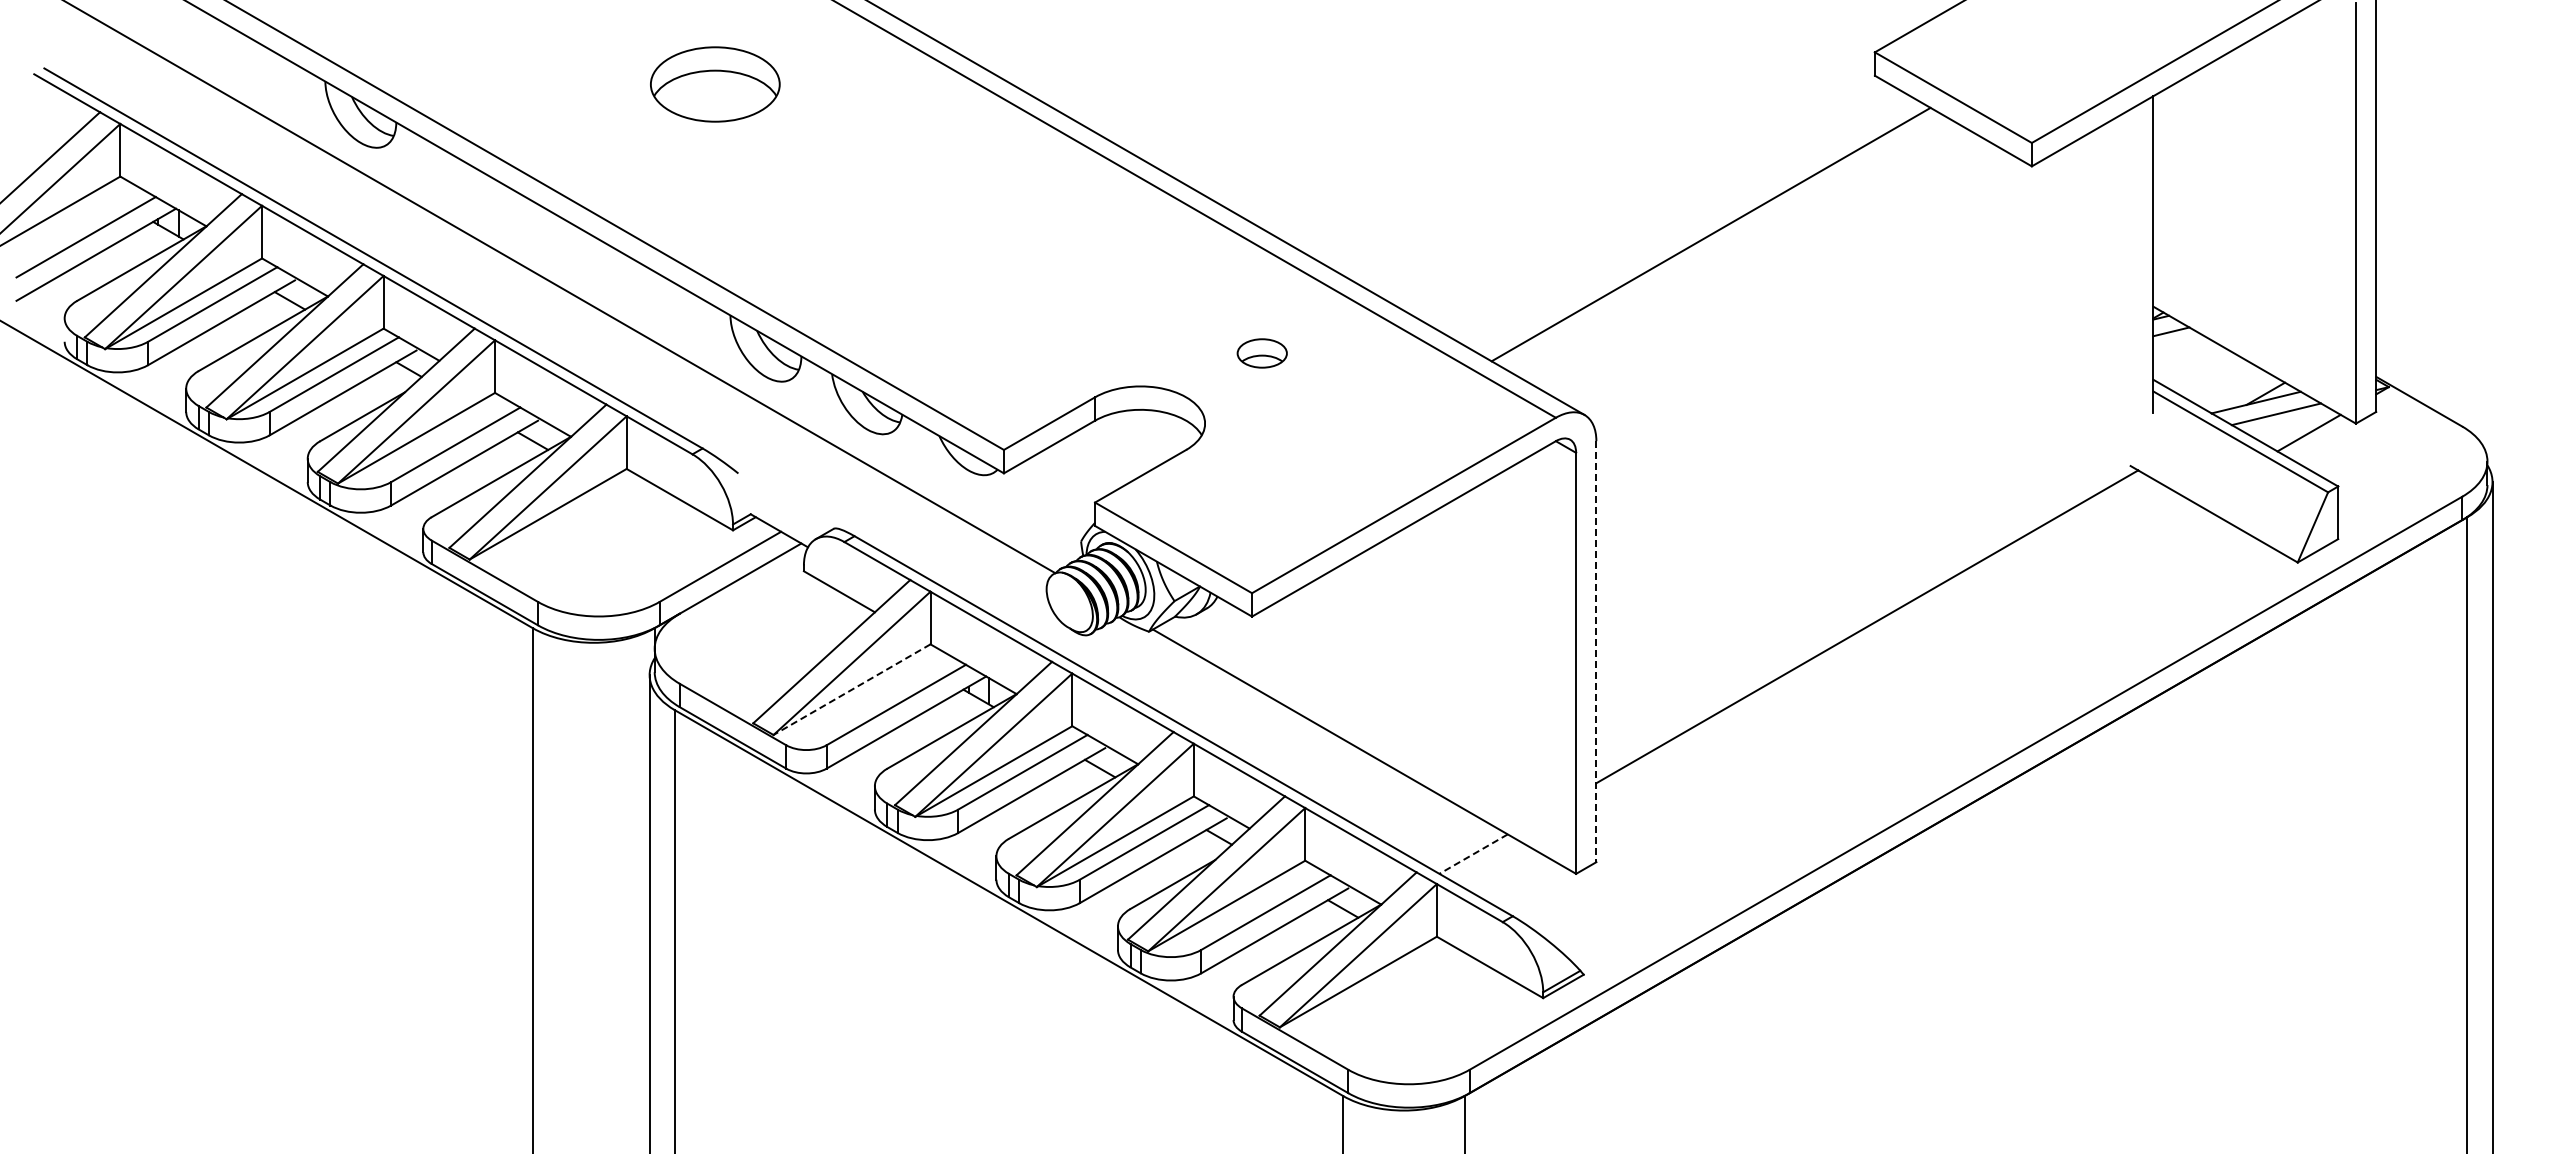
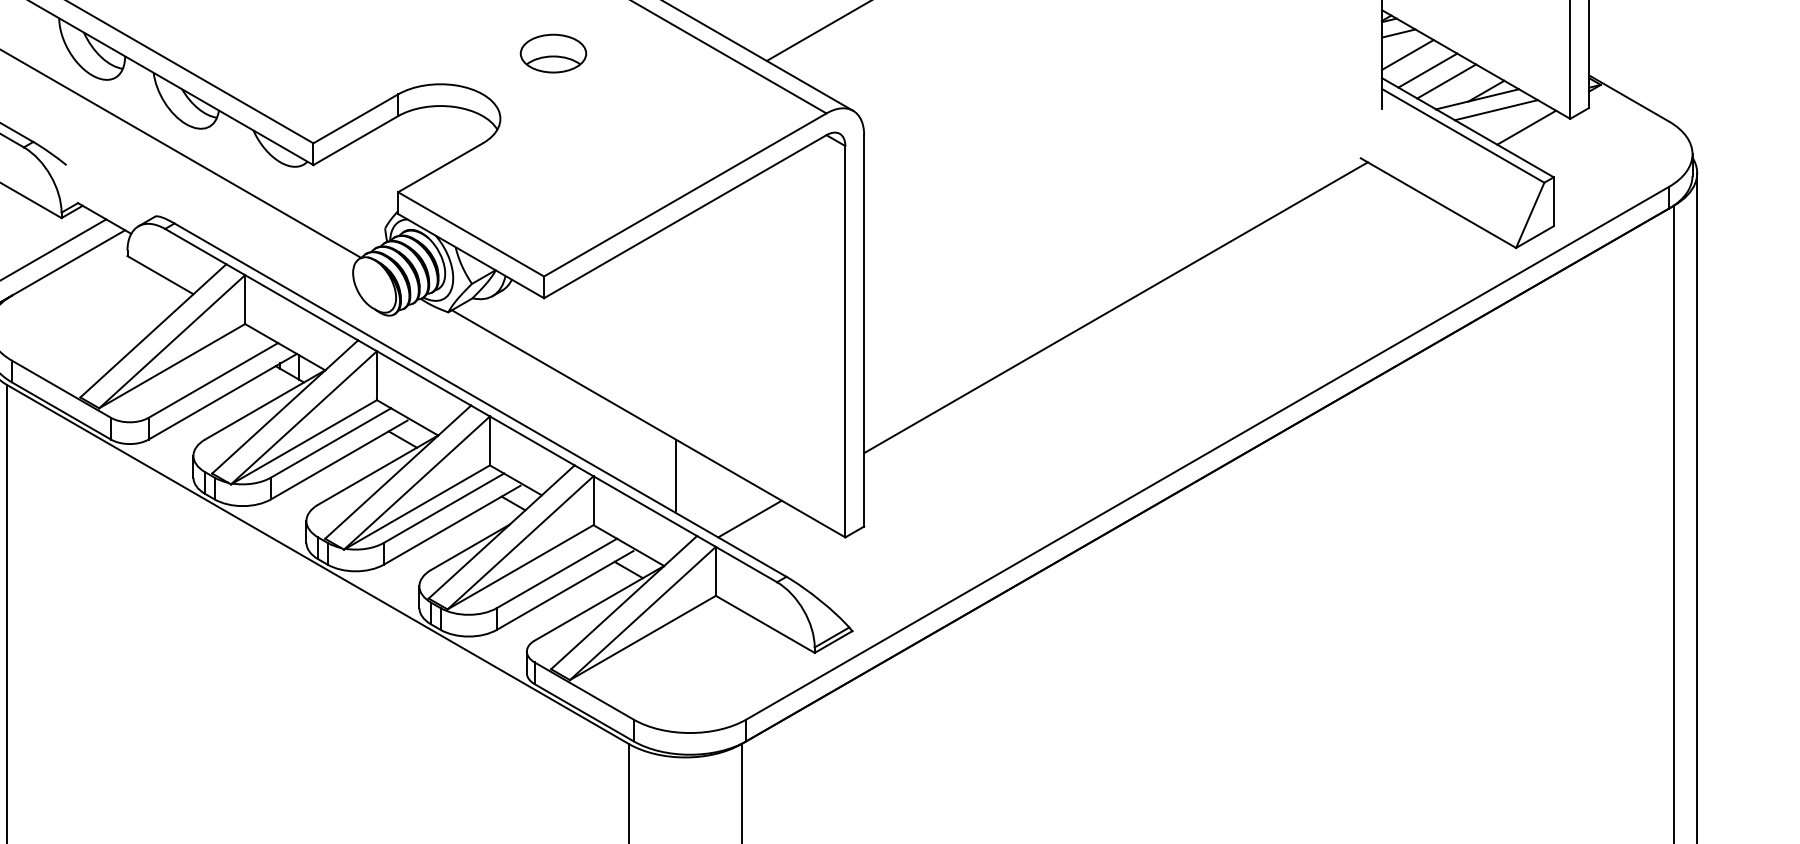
part: (1262, 353) -> (553, 53), size x1.43
line: (2181, 354) -> (1408, 54), added
line: (2202, 371) -> (1427, 70), added
line: (2222, 383) -> (1446, 81), added
line: (1596, 652) -> (864, 331), dashed -> solid
line: (852, 689) -> (172, 366), dashed -> solid
line: (1393, 807) -> (675, 475), added
line: (1473, 854) -> (749, 519), dashed -> solid

